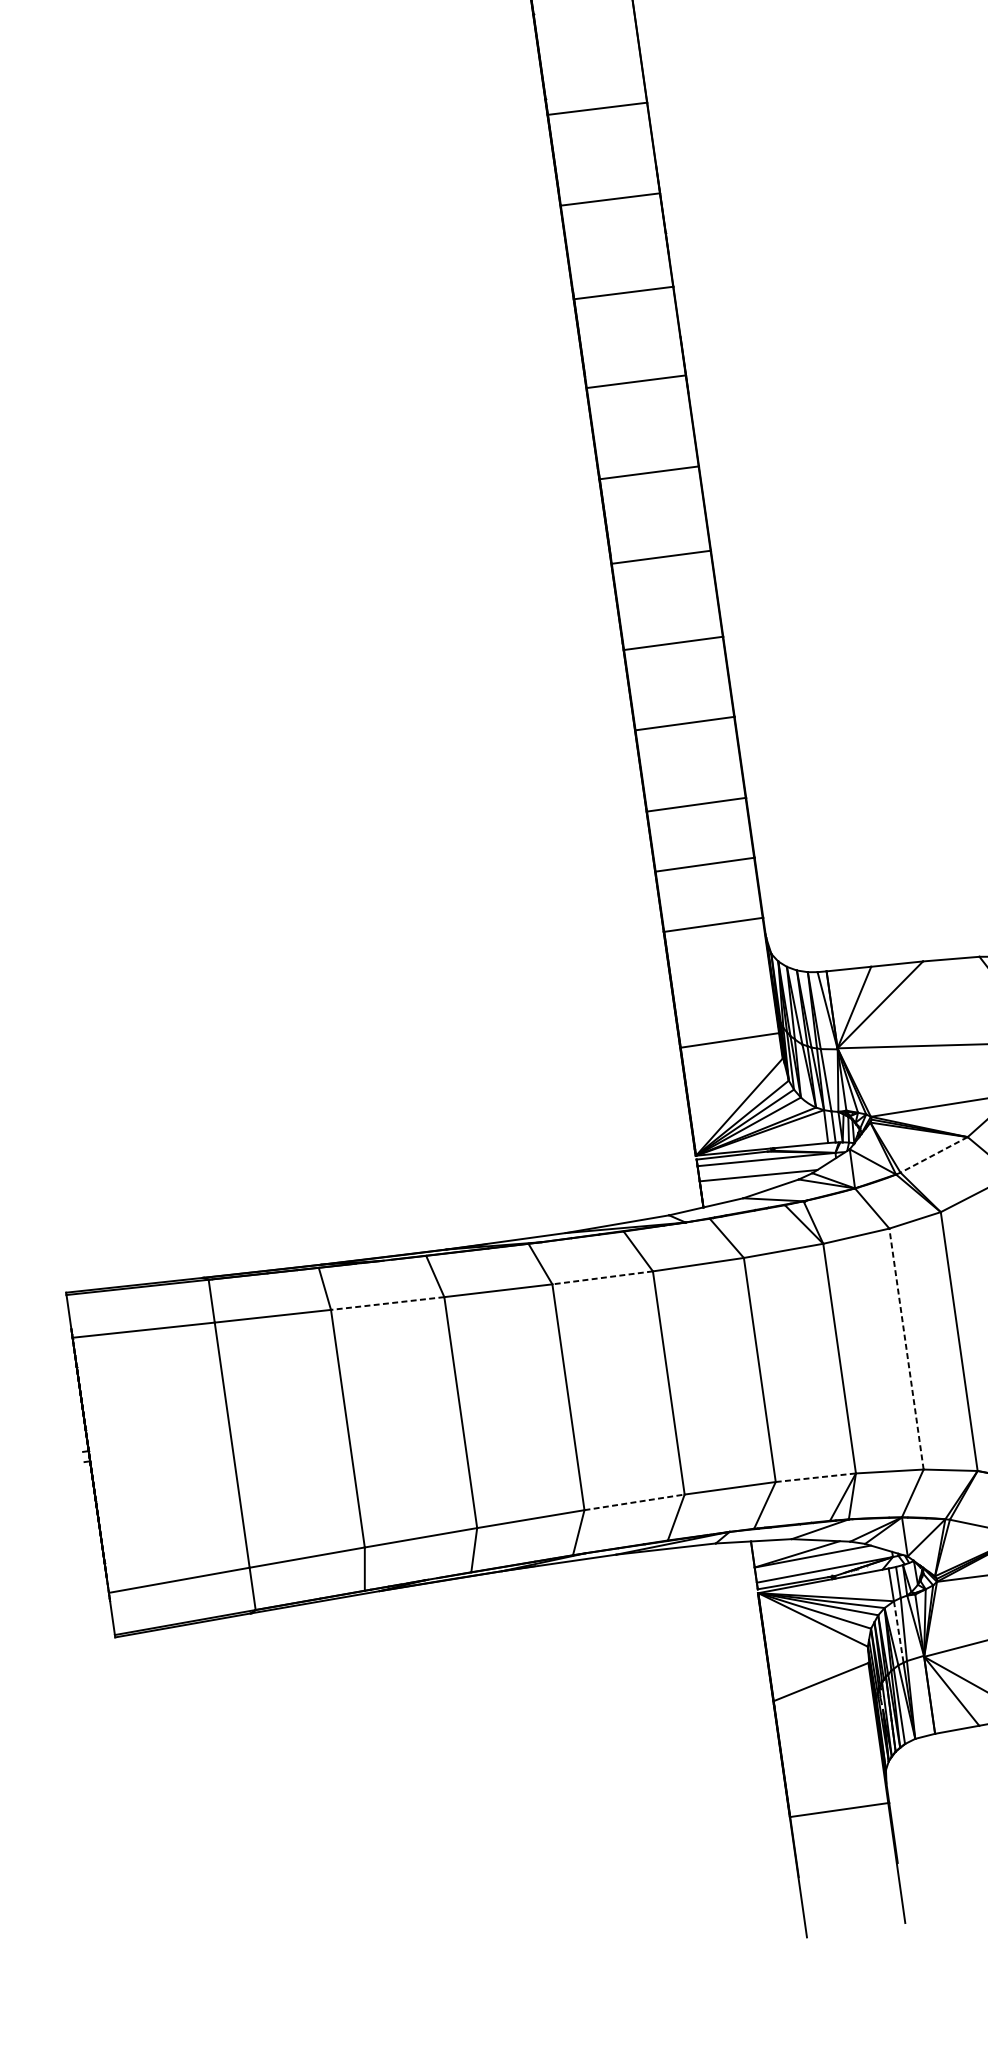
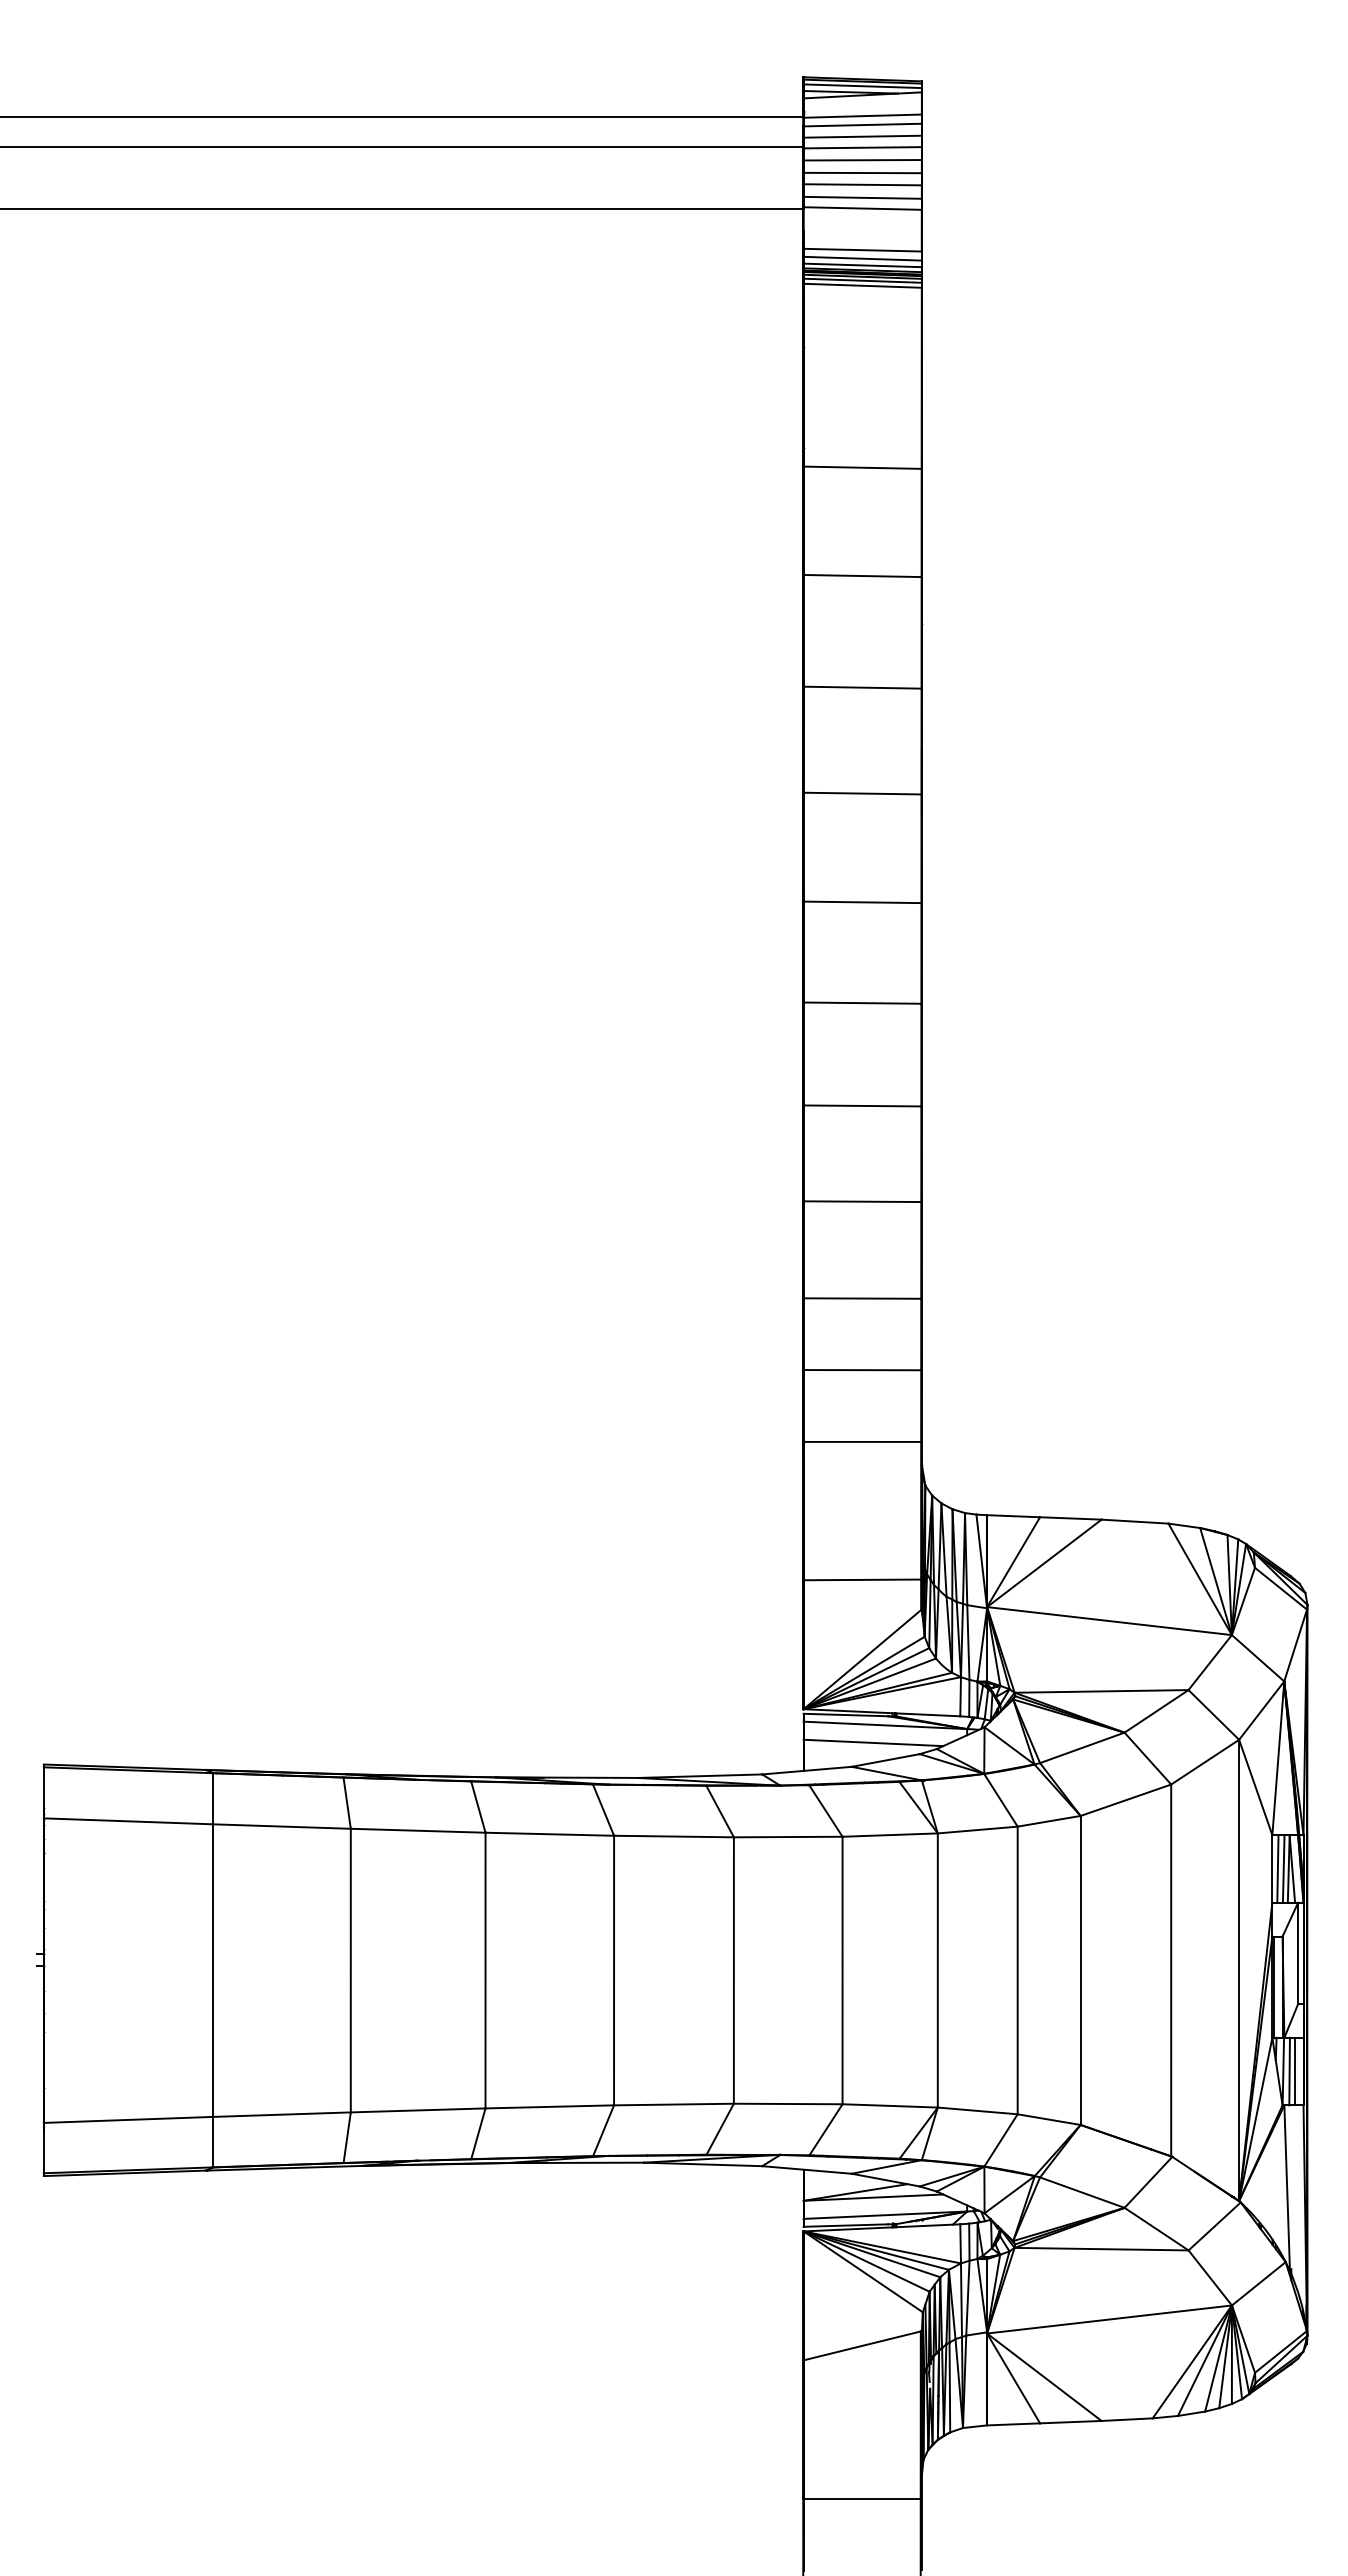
line: (934, 1154) -> (1082, 1747), dashed -> solid
line: (603, 1277) -> (674, 1836), dashed -> solid
line: (387, 1303) -> (417, 1830), dashed -> solid
line: (906, 1349) -> (1017, 1970), dashed -> solid
line: (816, 1477) -> (890, 2105), dashed -> solid
line: (634, 1502) -> (673, 2104), dashed -> solid
line: (898, 1632) -> (961, 2300), dashed -> solid

